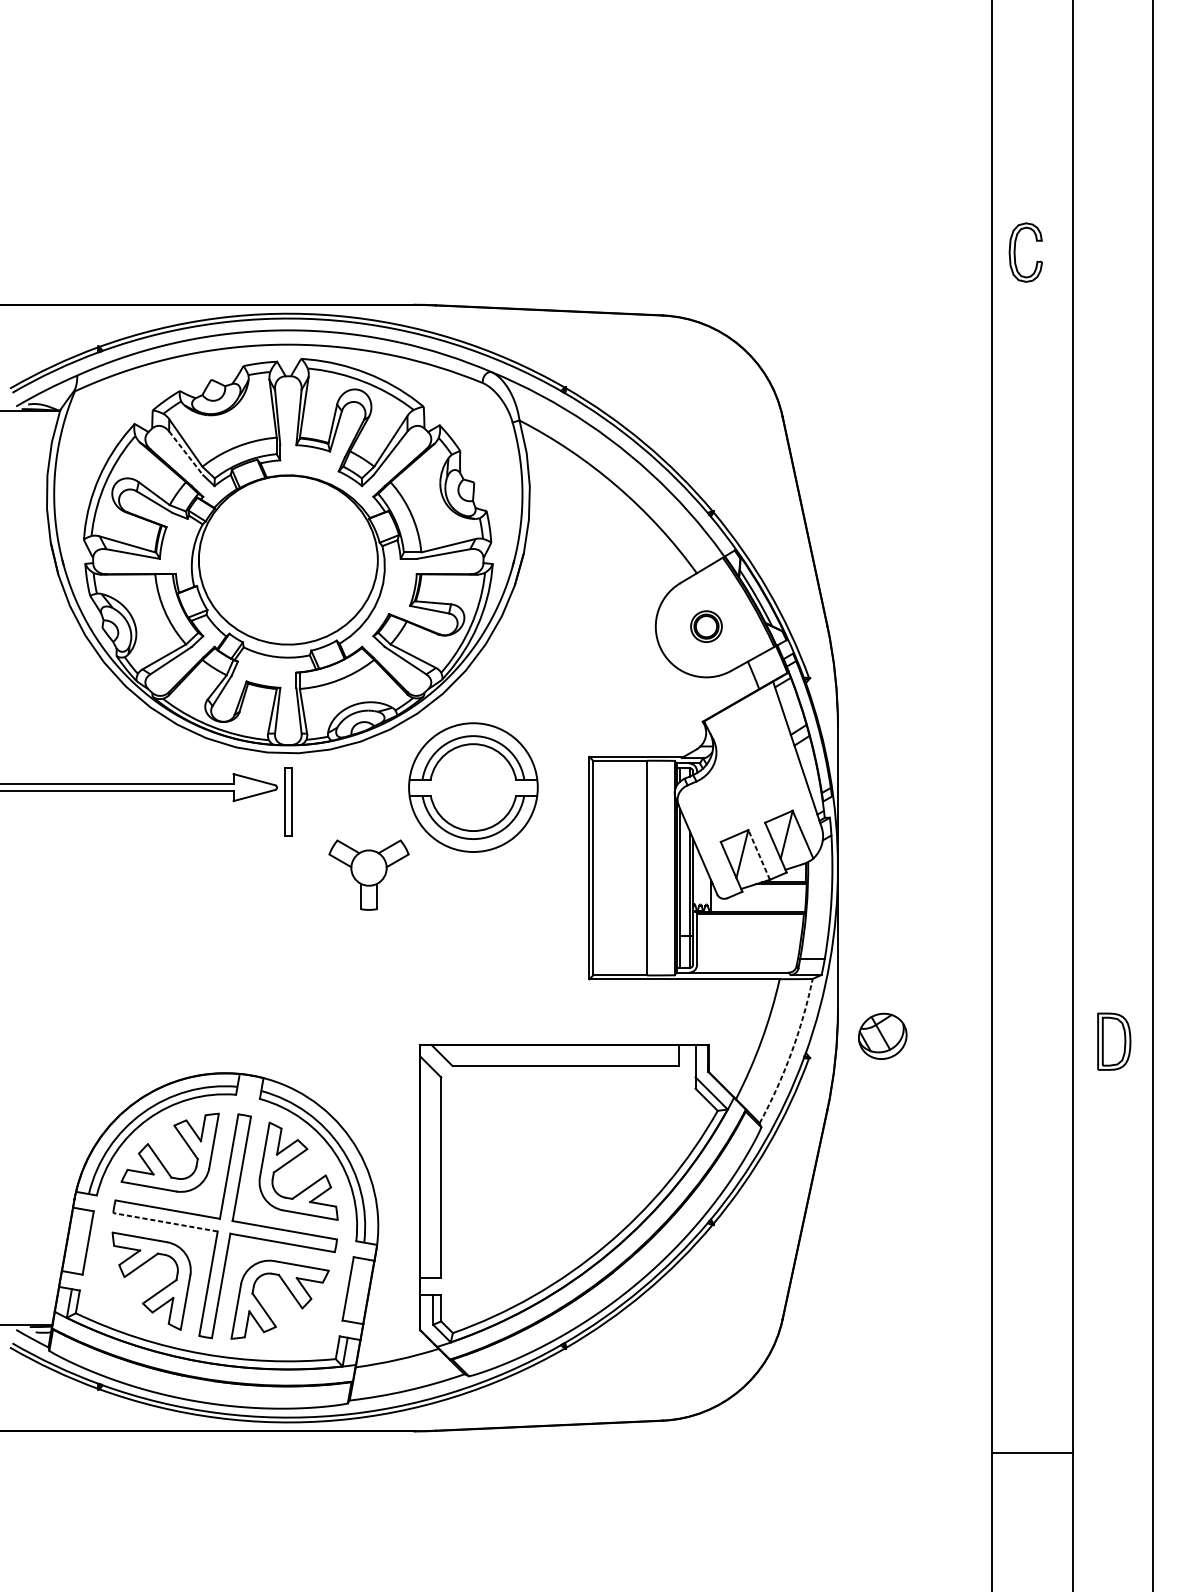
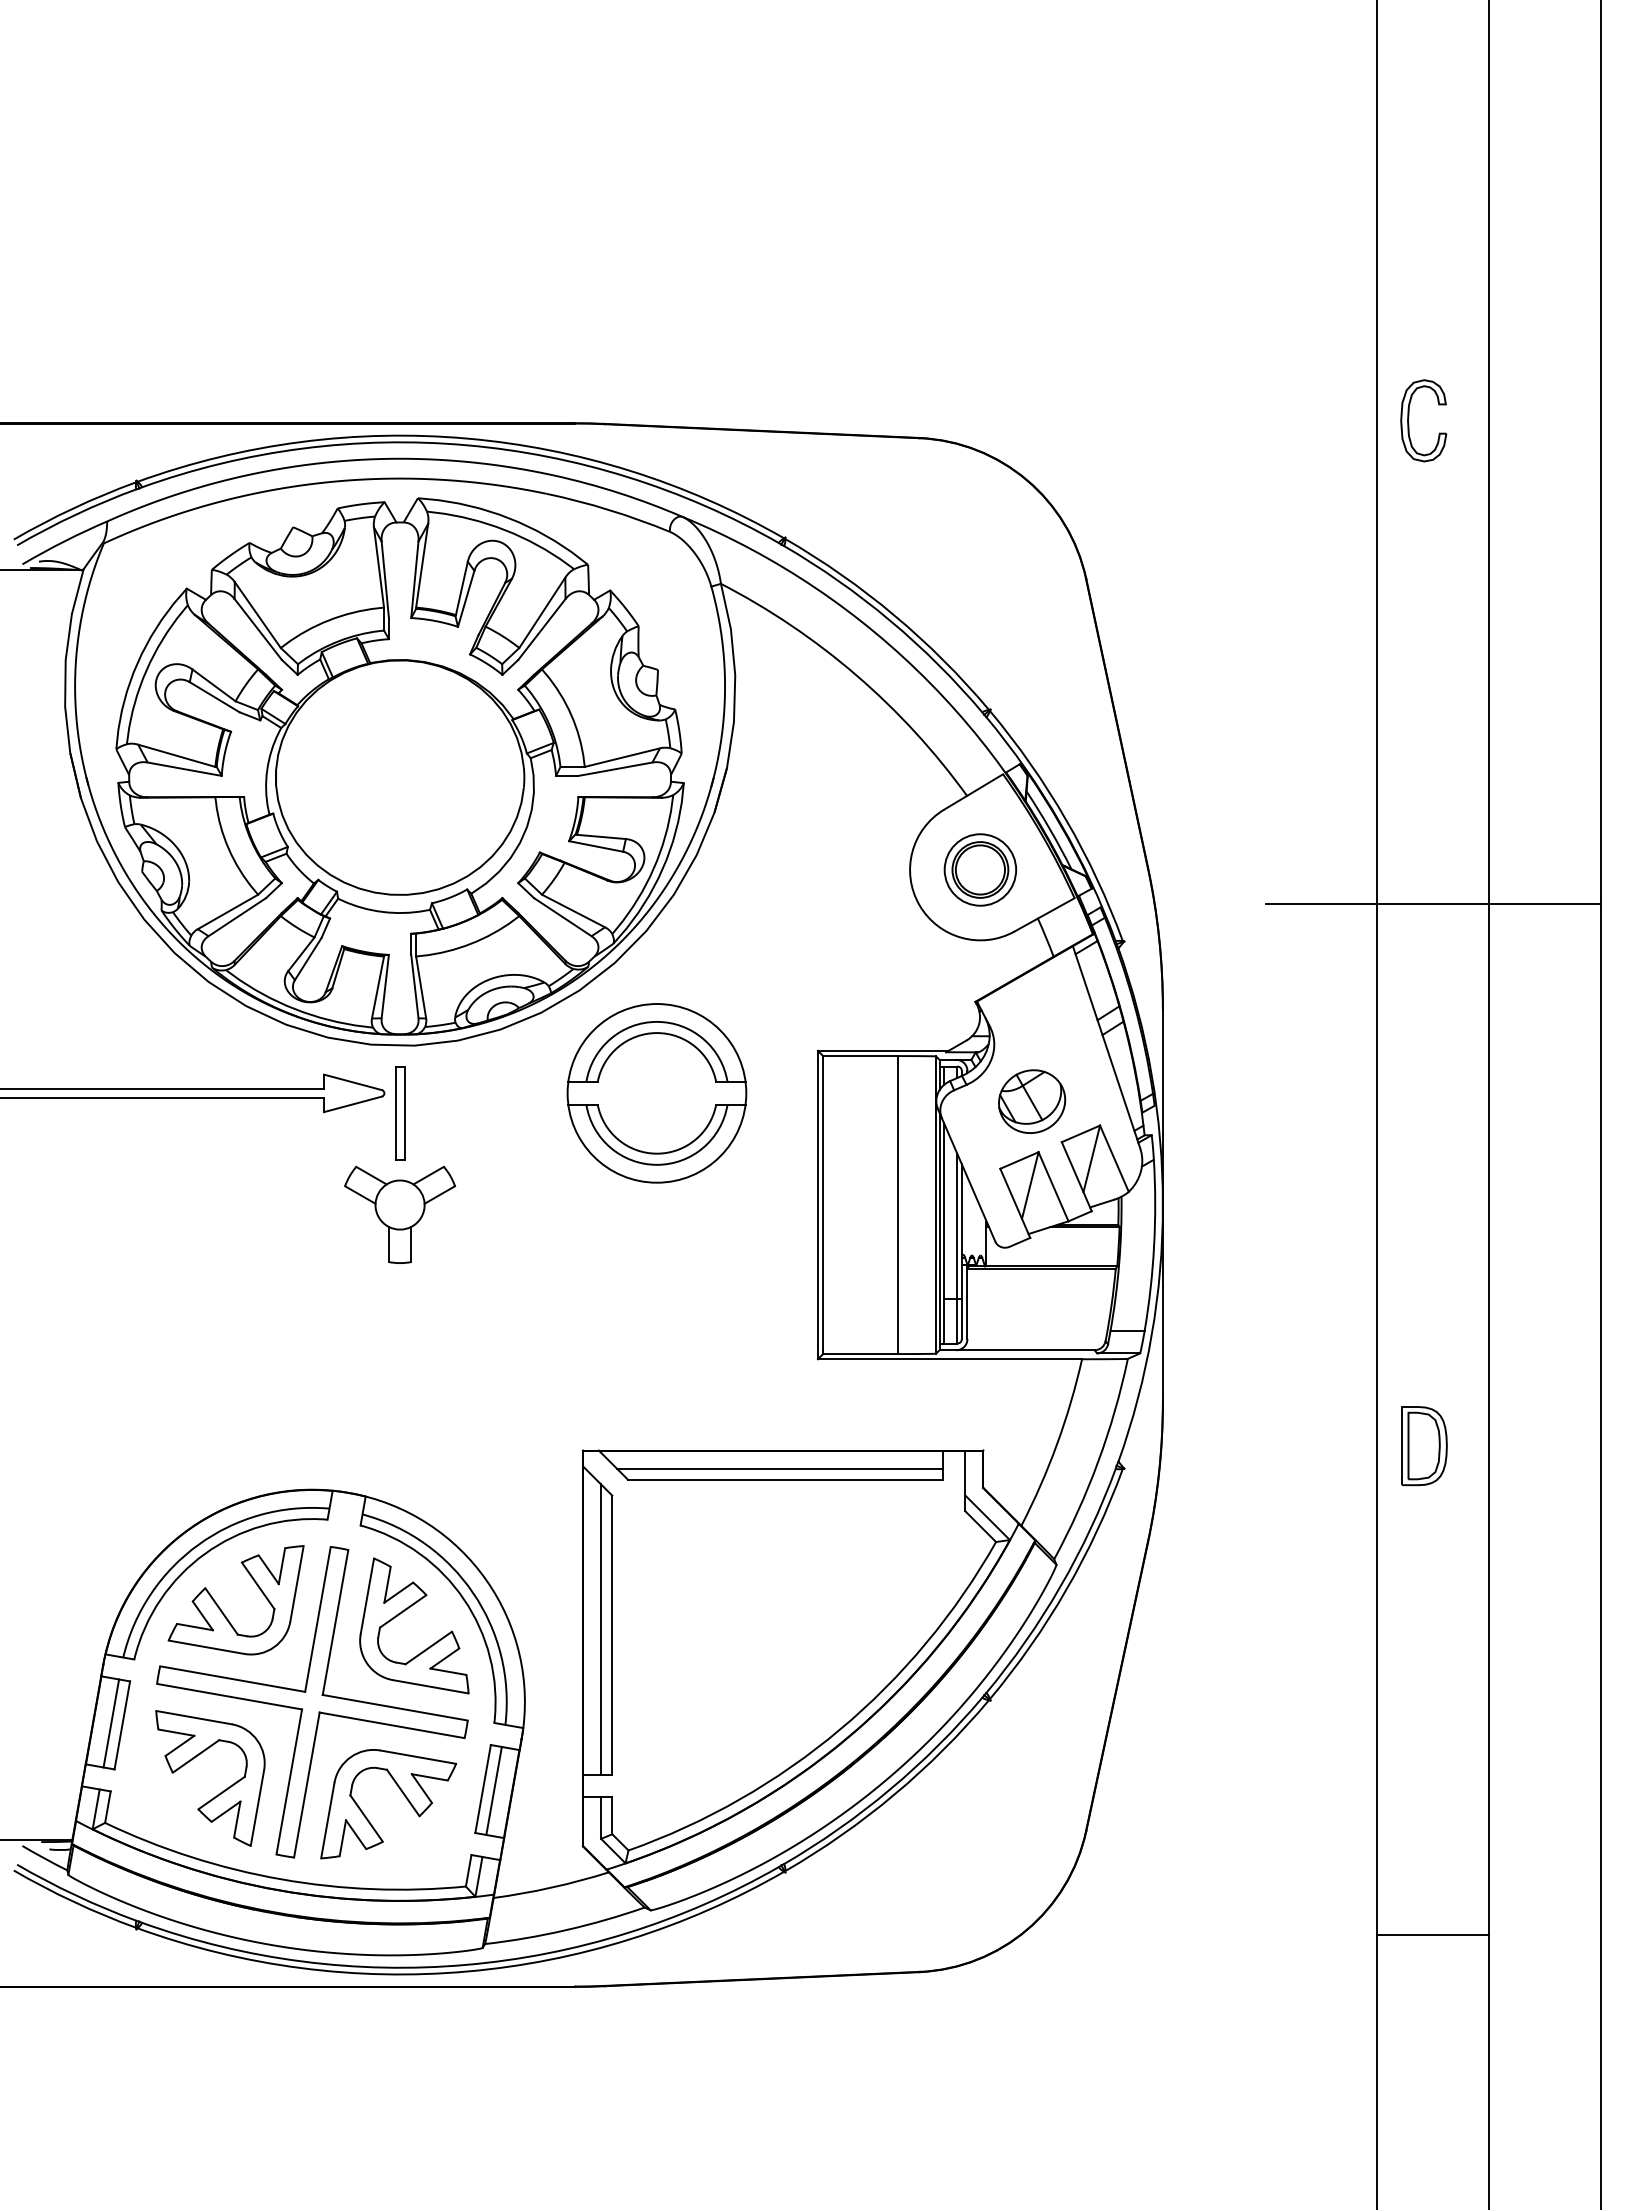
part: (1015, 250) -> (1409, 417), moved
line: (186, 453) -> (258, 629), dashed -> solid
part: (706, 626) -> (980, 869), size x1.67
line: (1032, 650) -> (1432, 903), added
line: (759, 854) -> (1053, 1186), dashed -> solid
part: (369, 874) -> (400, 1214), moved
part: (883, 1036) -> (1032, 1101), moved
part: (1114, 1042) -> (1424, 1446), moved
arc: (791, 1052) -> (1098, 1461), dashed -> solid
line: (561, 1057) -> (779, 1468), added
line: (433, 1173) -> (601, 1629), added
line: (165, 1222) -> (229, 1696), dashed -> solid
line: (80, 1241) -> (111, 1723), added
line: (355, 1289) -> (493, 1790), added
line: (1032, 1452) -> (1432, 1935), moved

